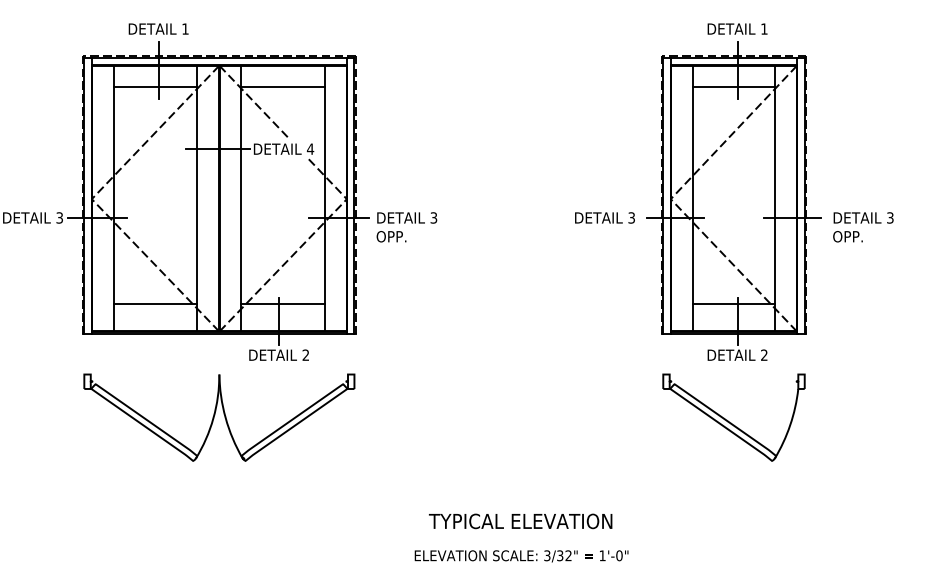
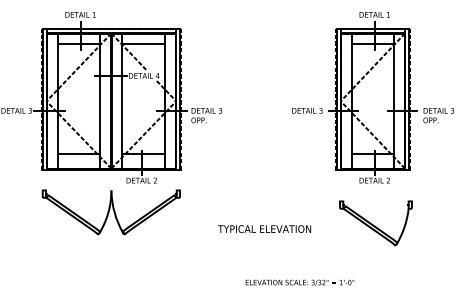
part: (733, 417) -> (375, 223), moved
text: (520, 520) -> (264, 228), moved
text: (520, 555) -> (299, 282), moved

